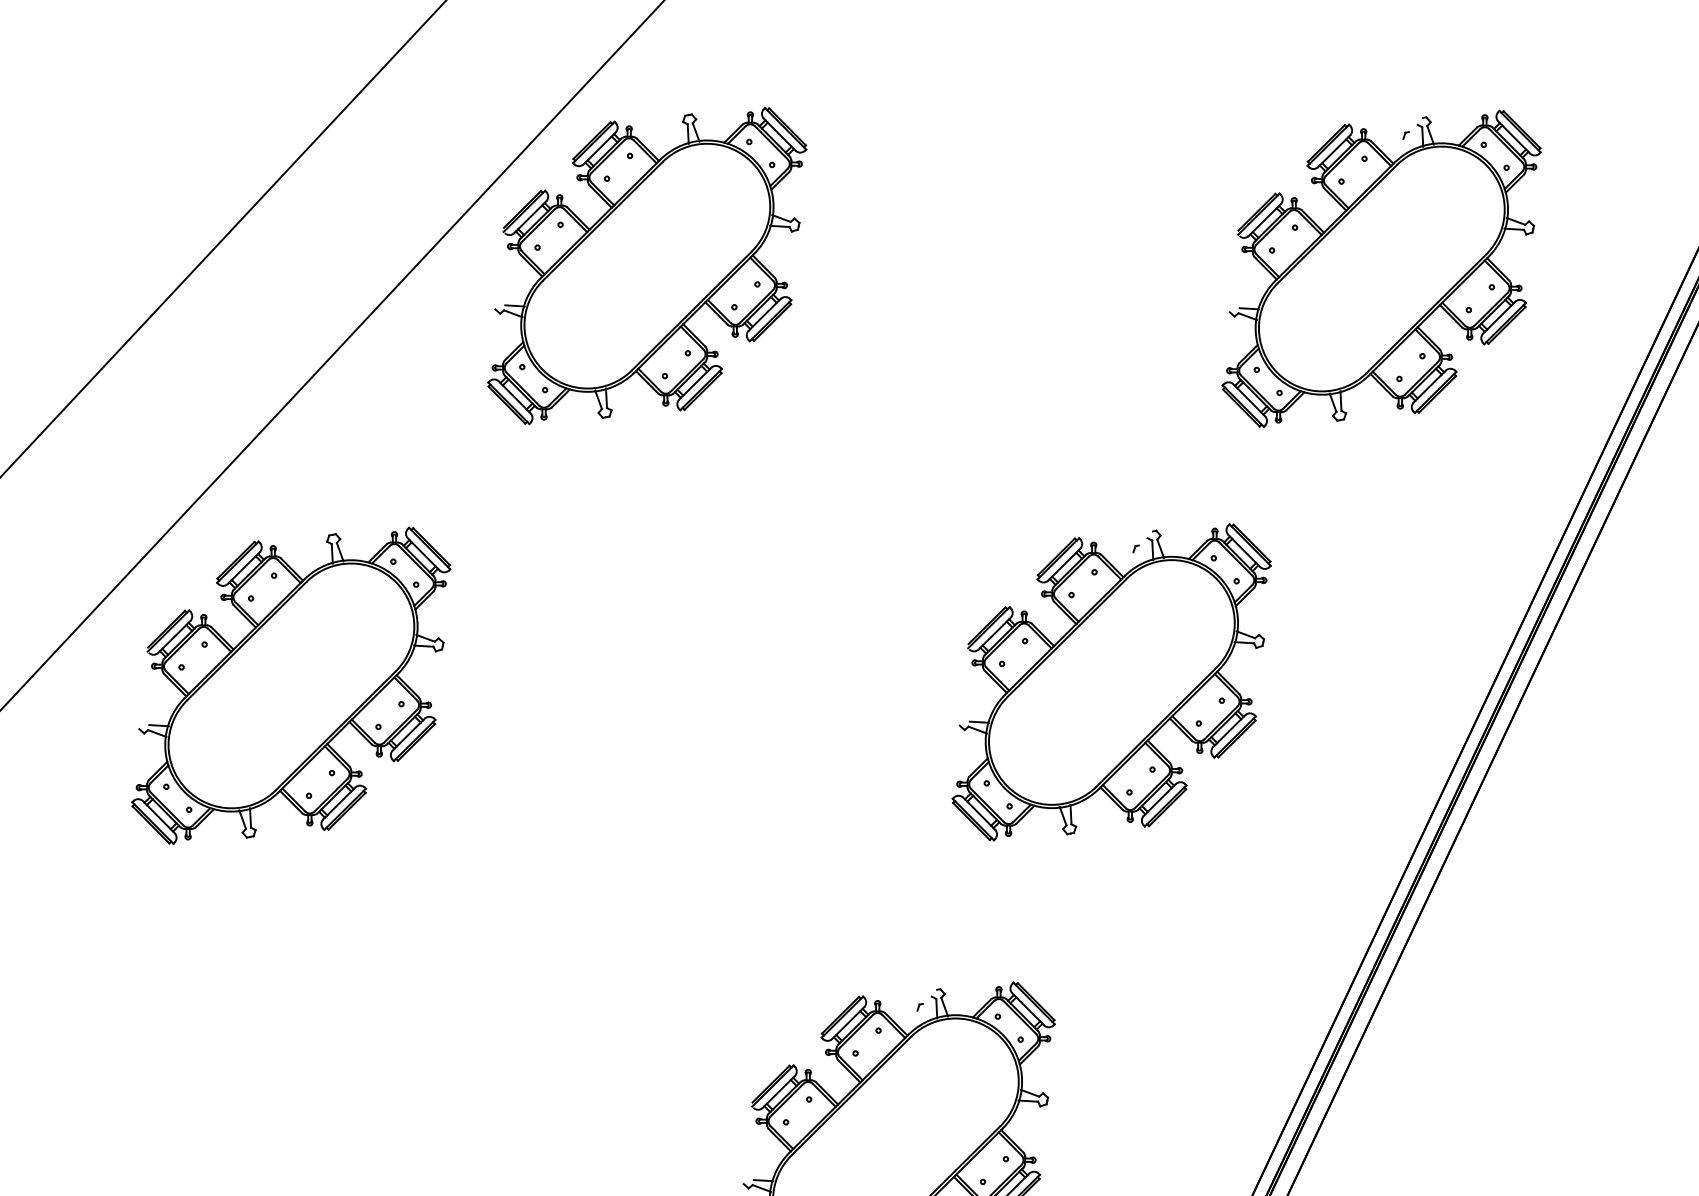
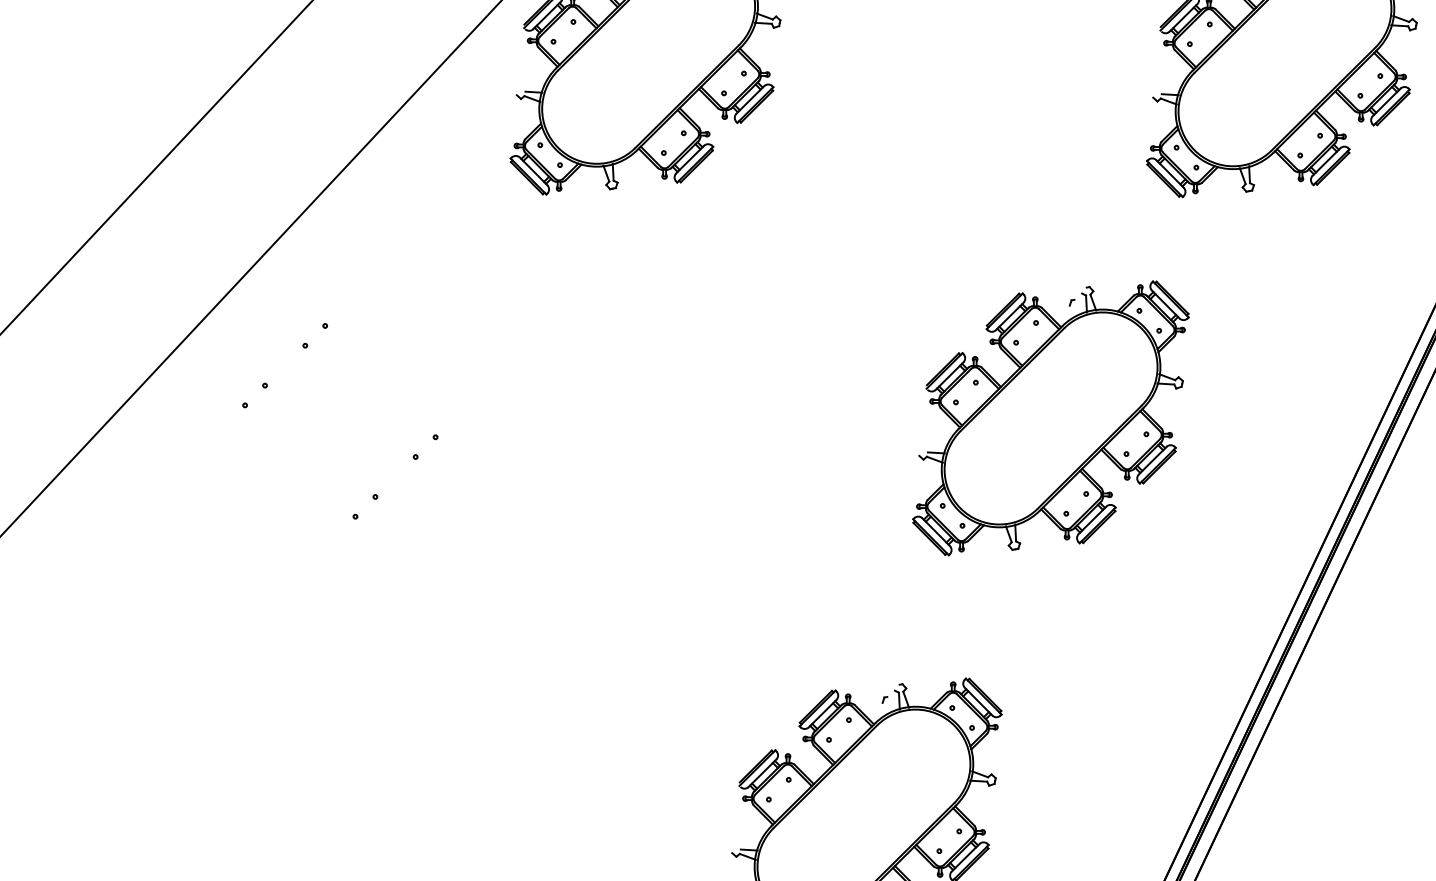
part: (291, 685) -> (340, 421), removed

